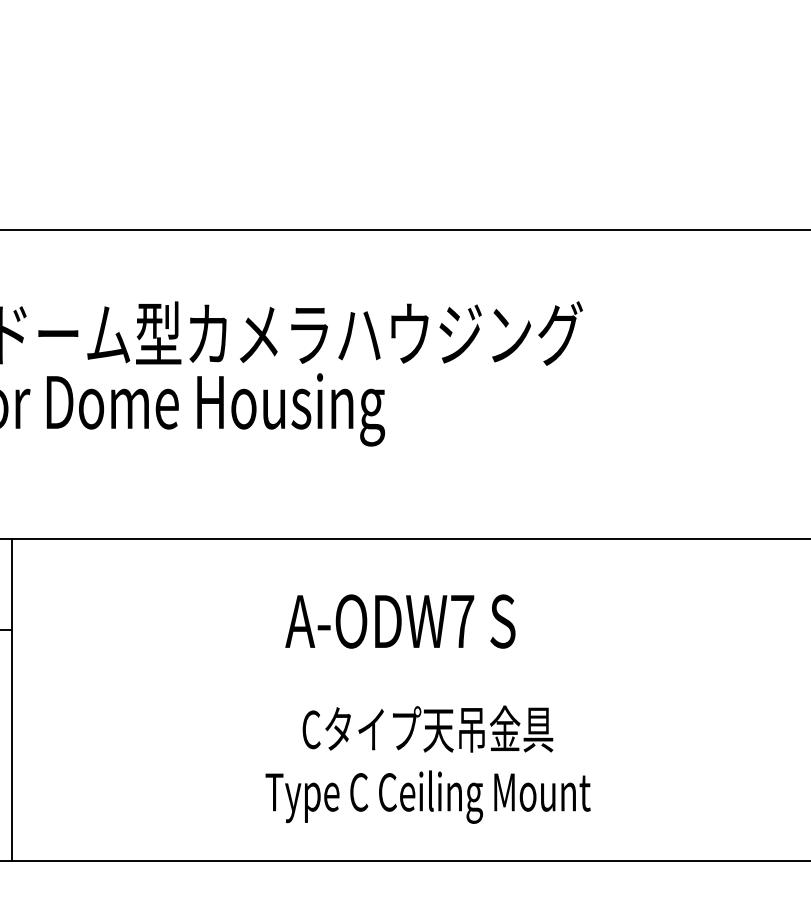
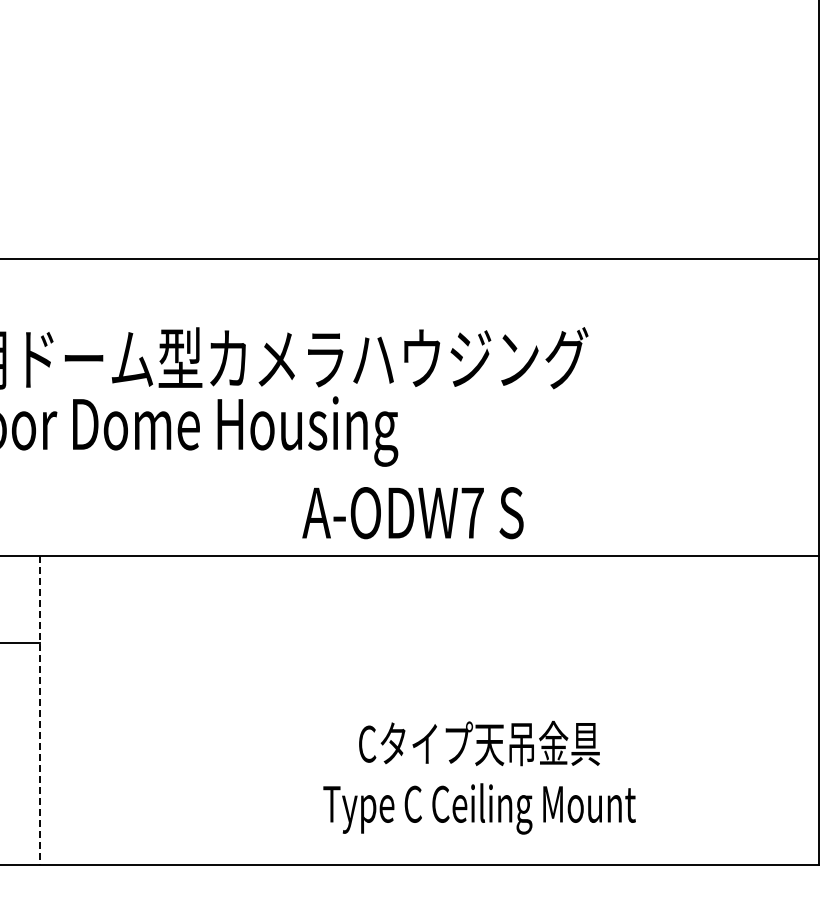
text: (399, 621) -> (412, 513), moved
line: (12, 701) -> (39, 711), solid -> dashed
text: (428, 764) -> (479, 777), moved

